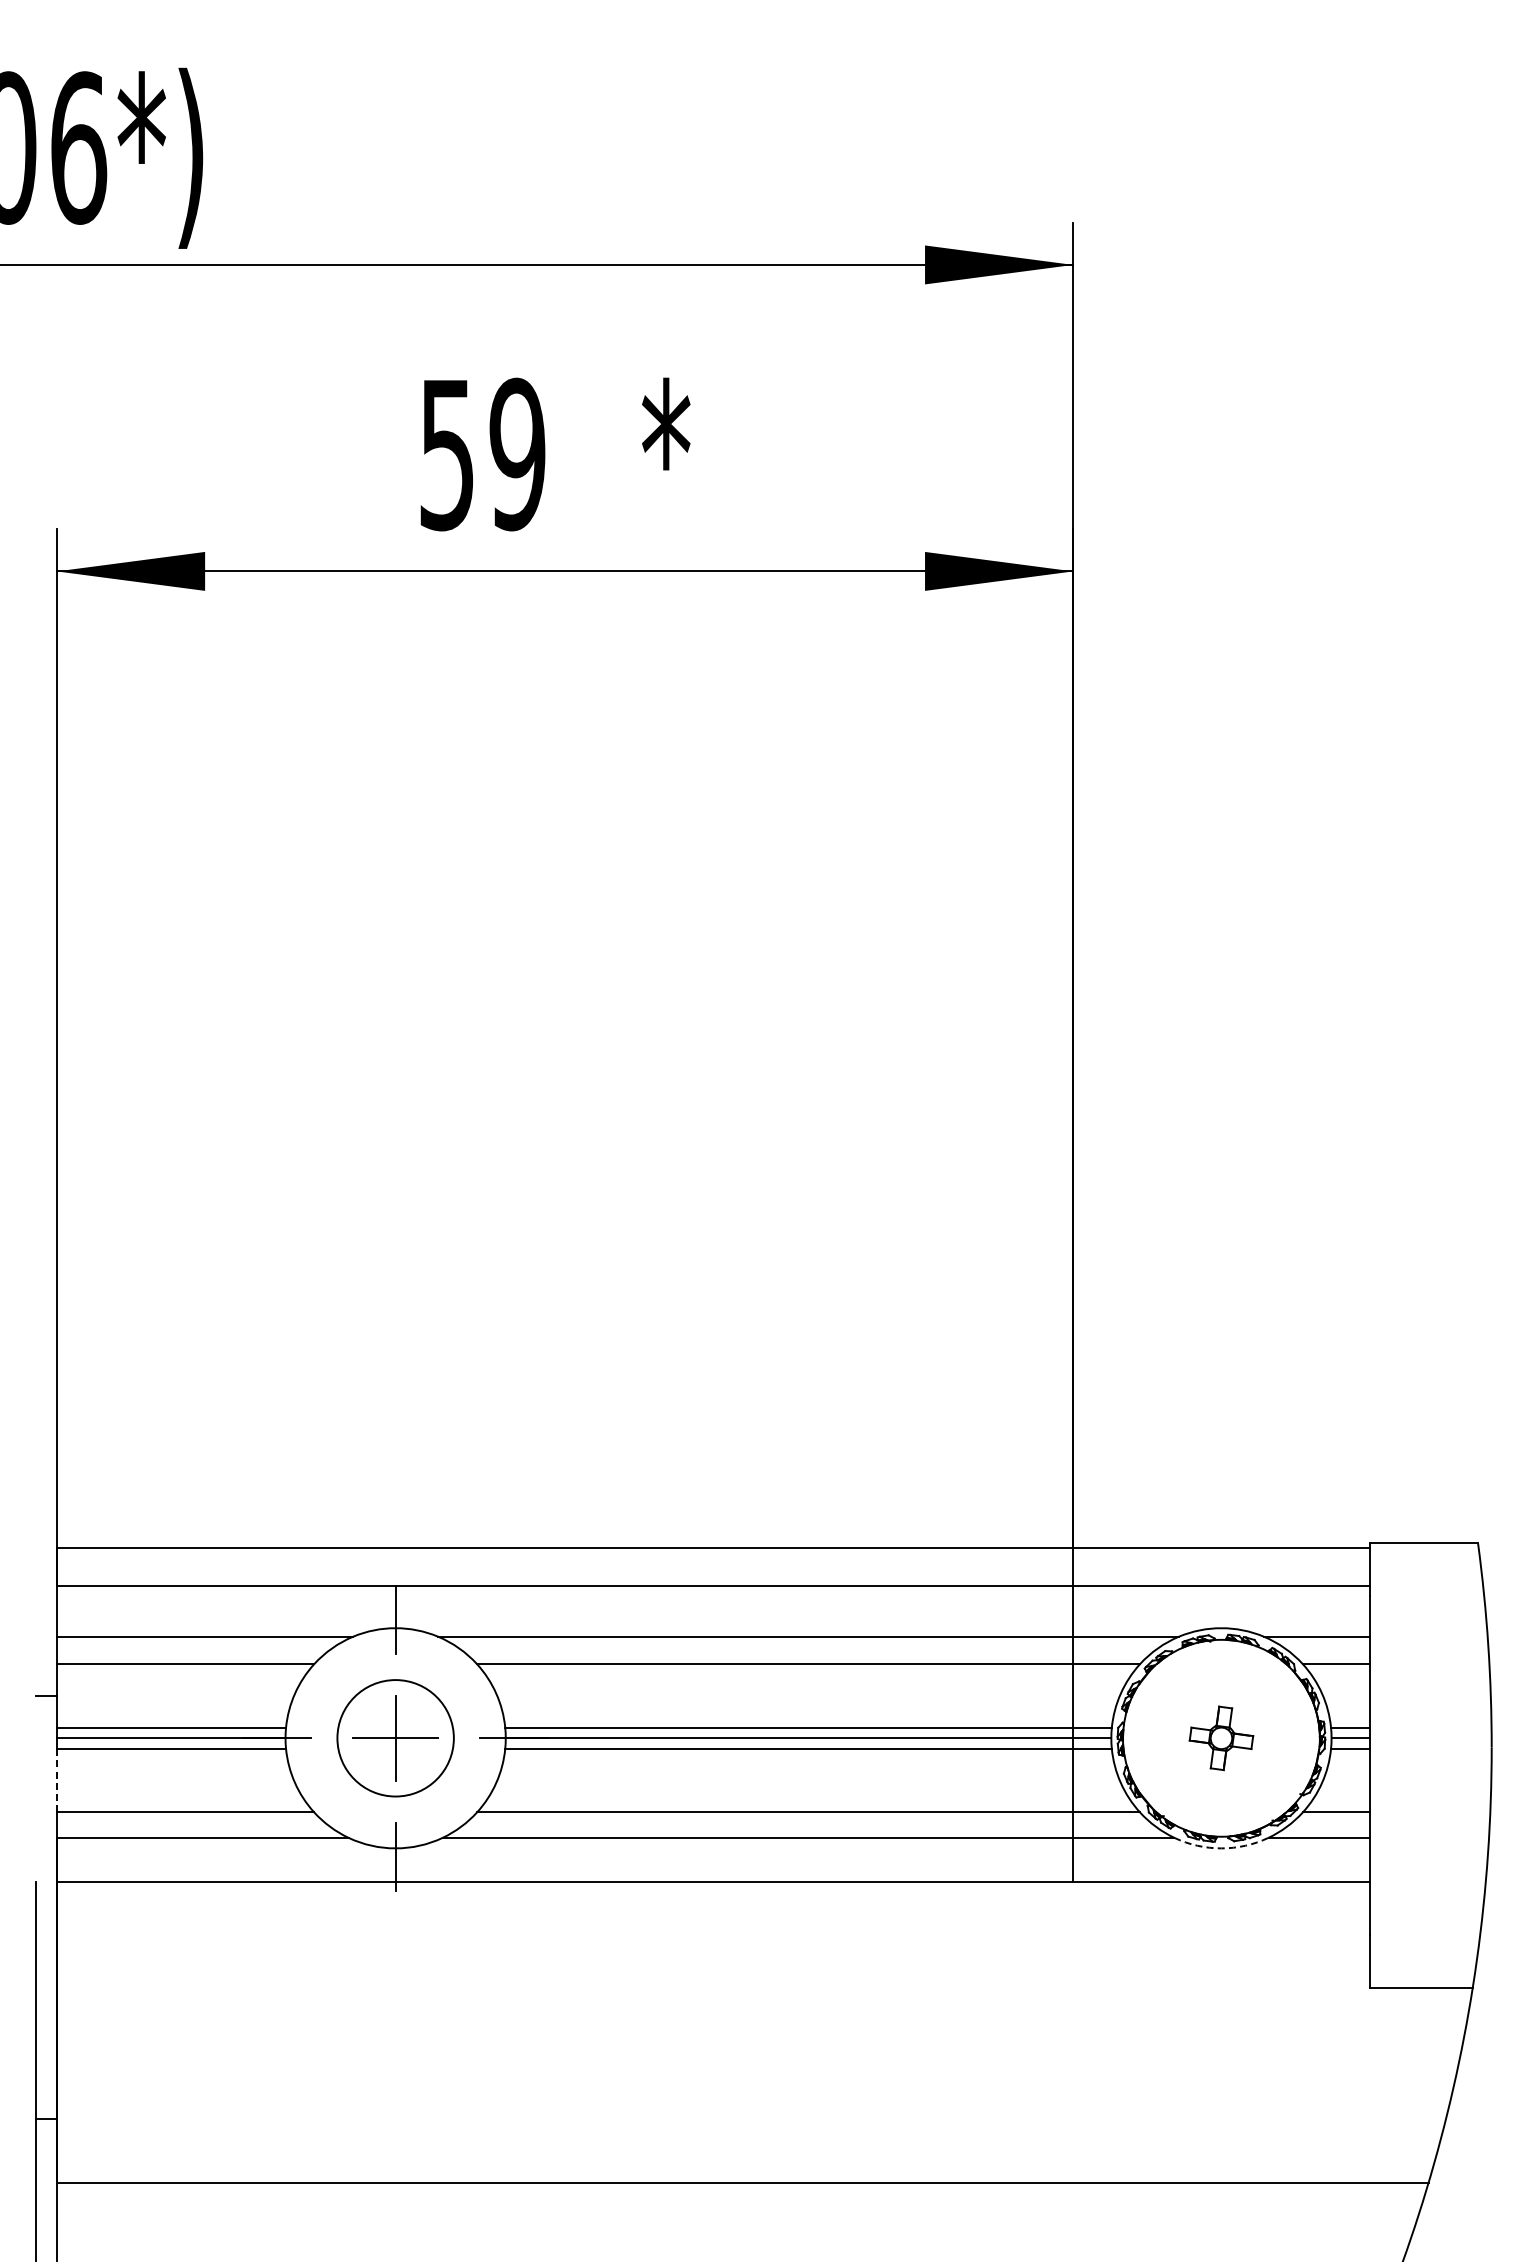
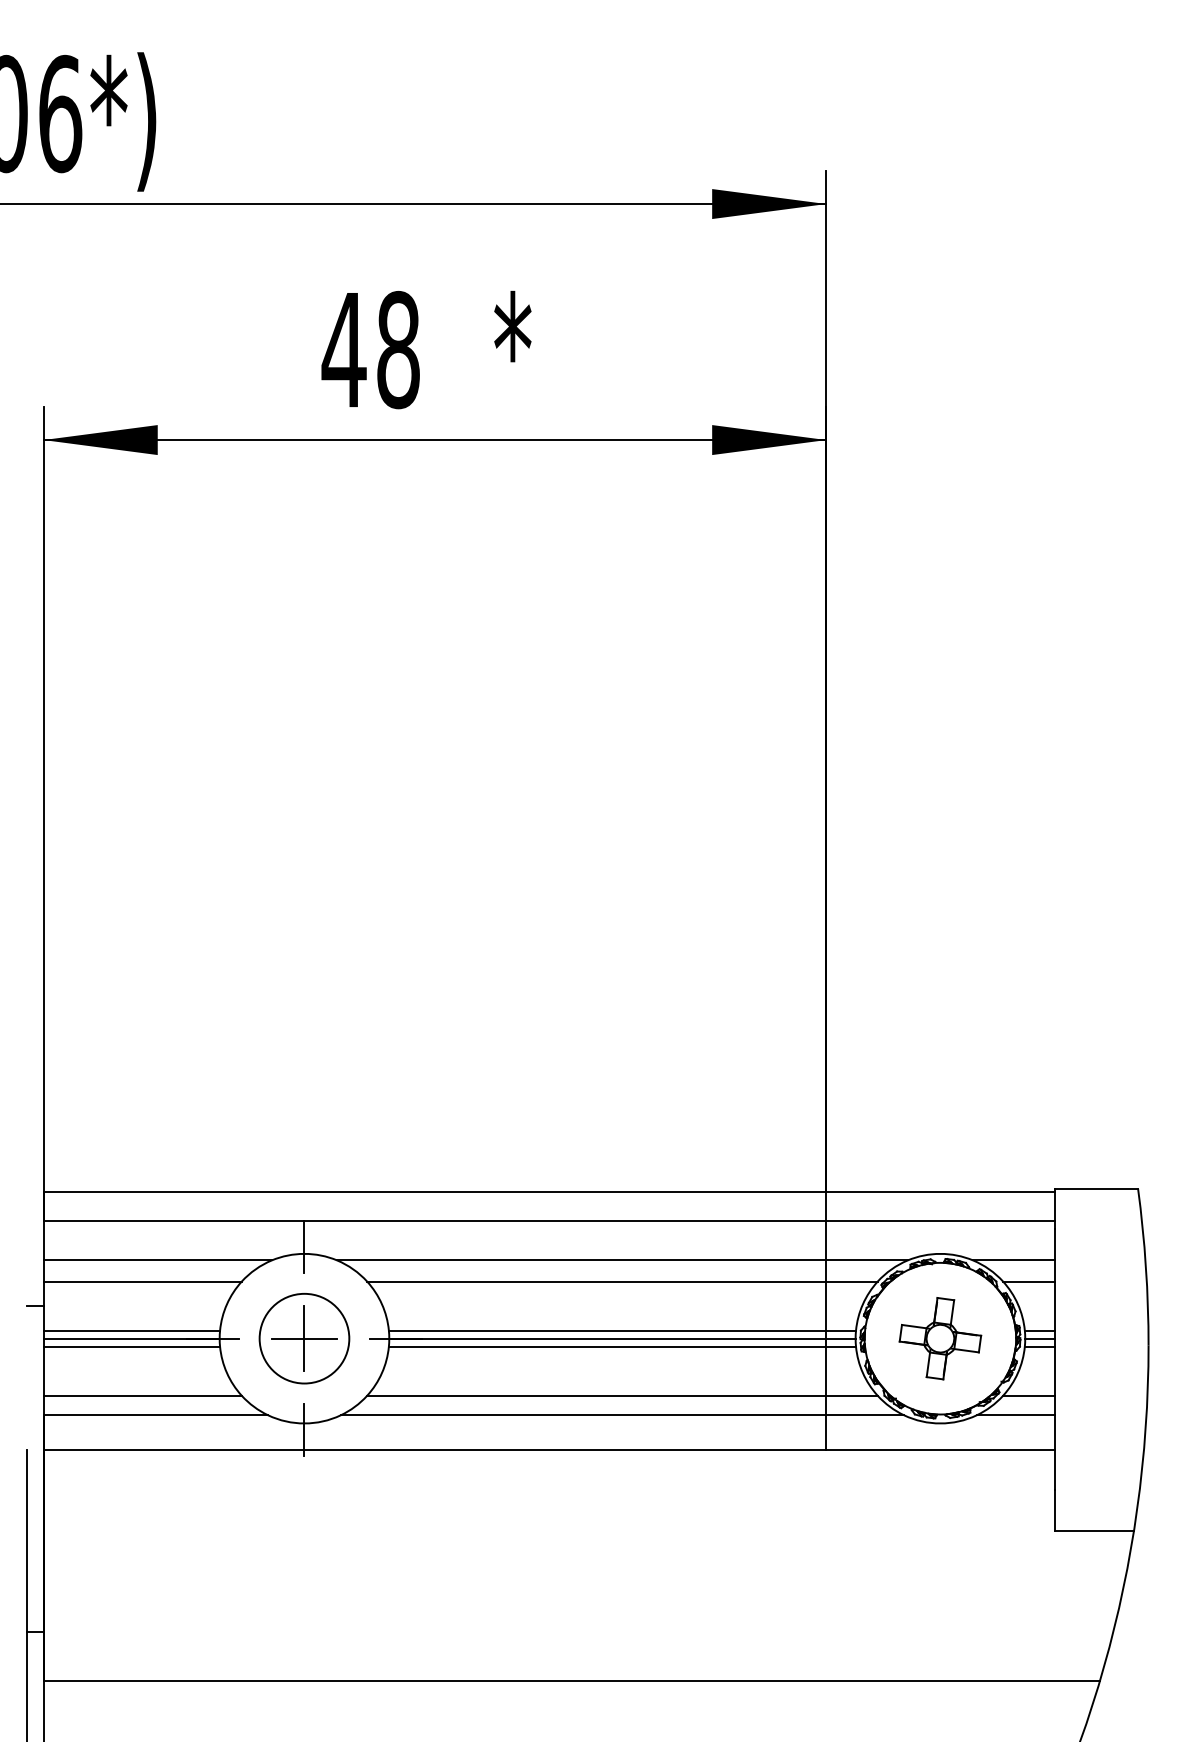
text: (481, 454) -> (370, 350), 59 -> 48
part: (1221, 1738) -> (940, 1338), size x1.67
line: (56, 1780) -> (43, 1371), dashed -> solid
arc: (1221, 1848) -> (940, 1423), dashed -> solid

